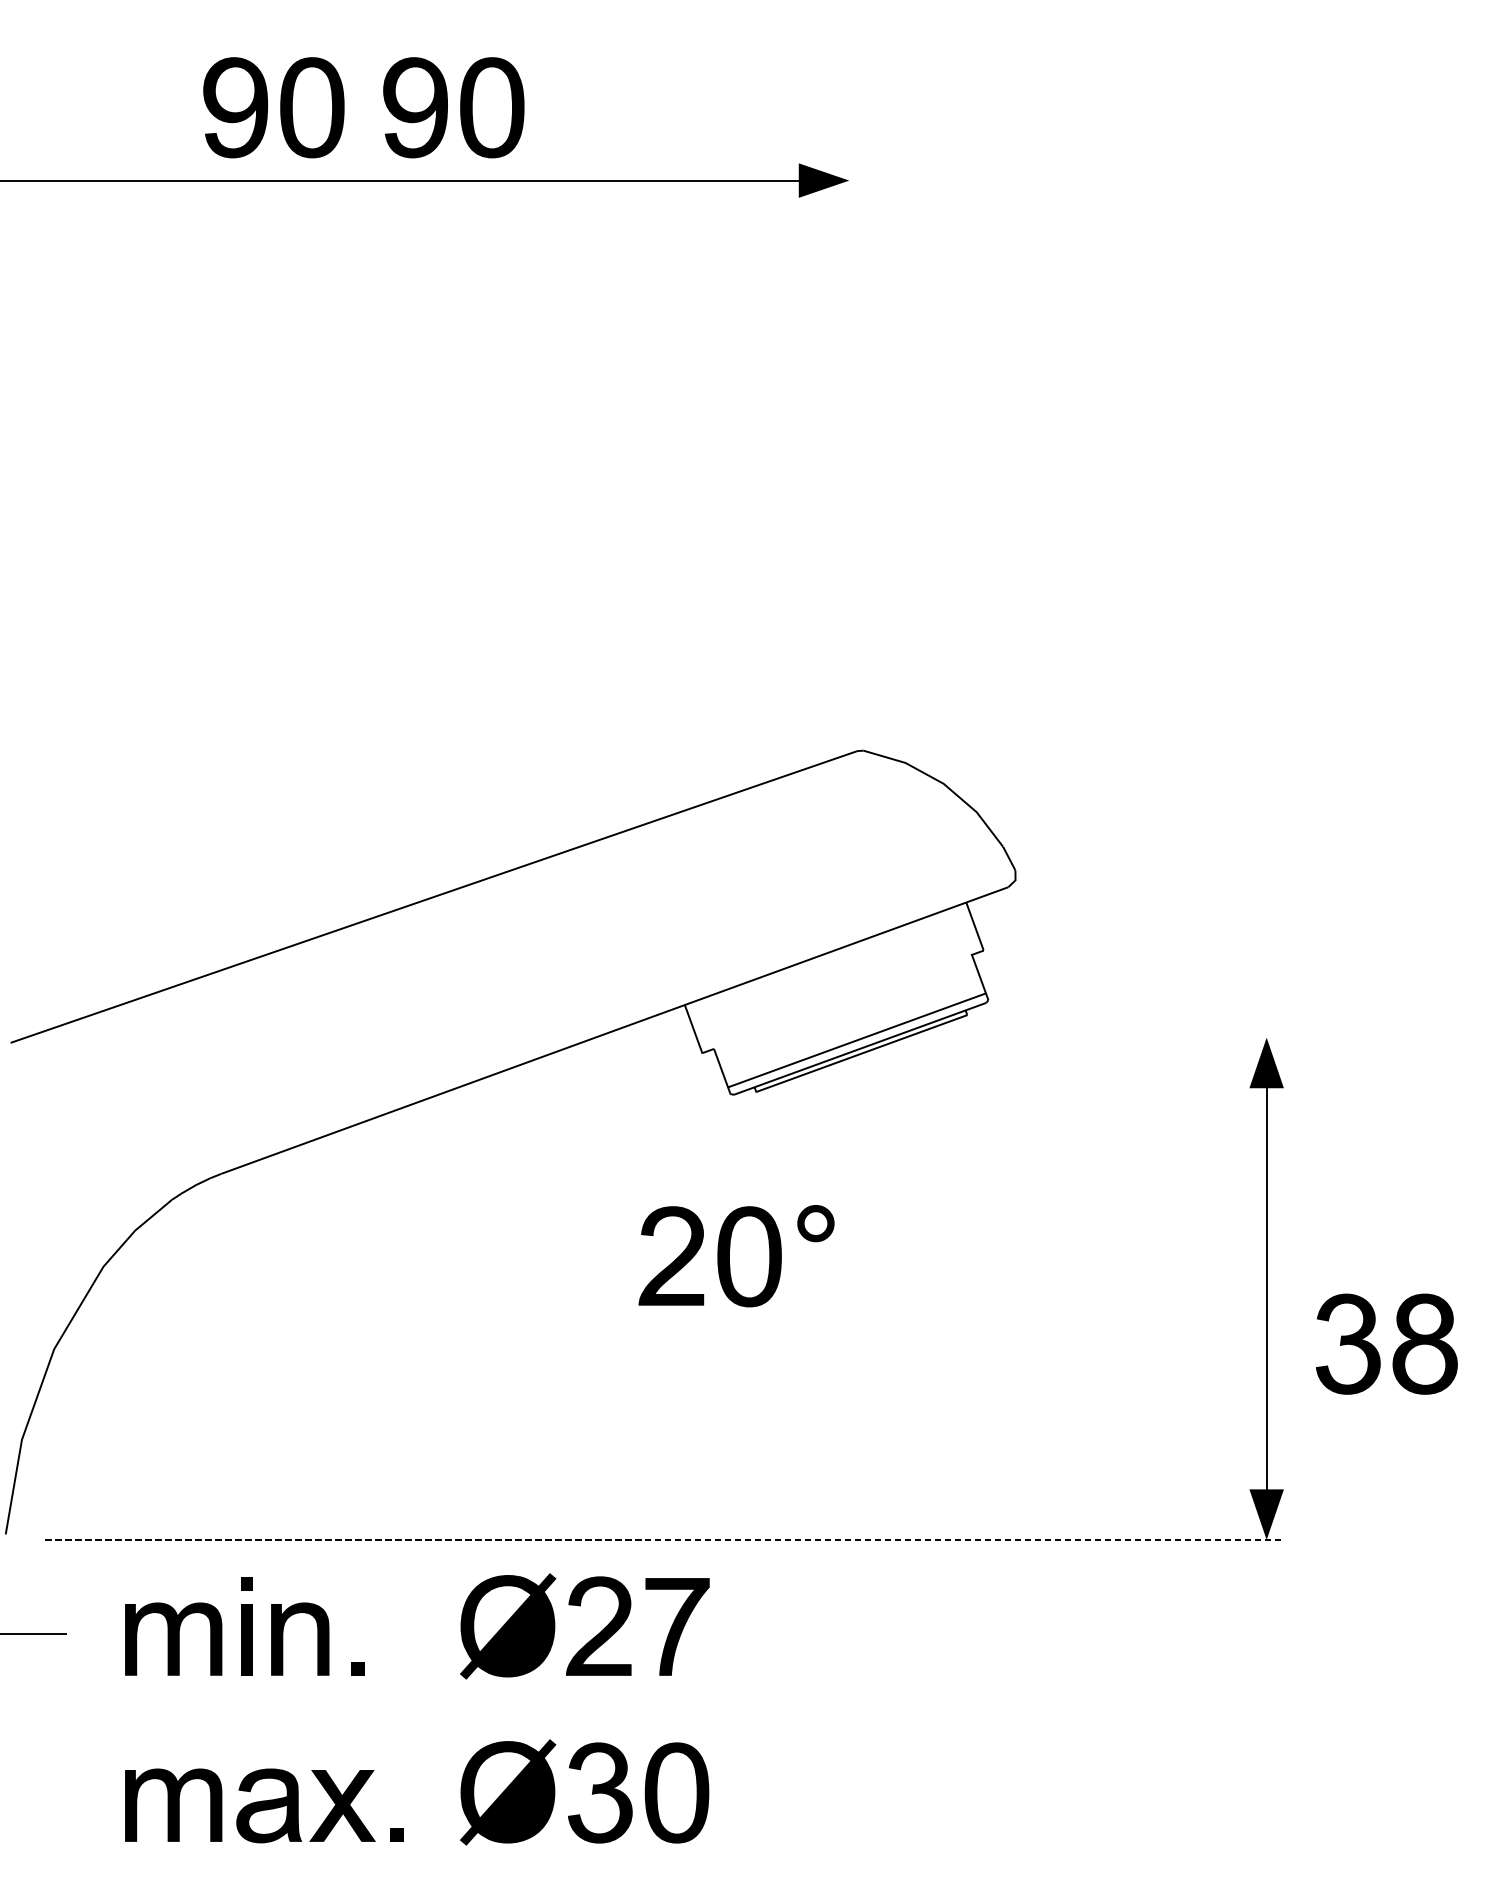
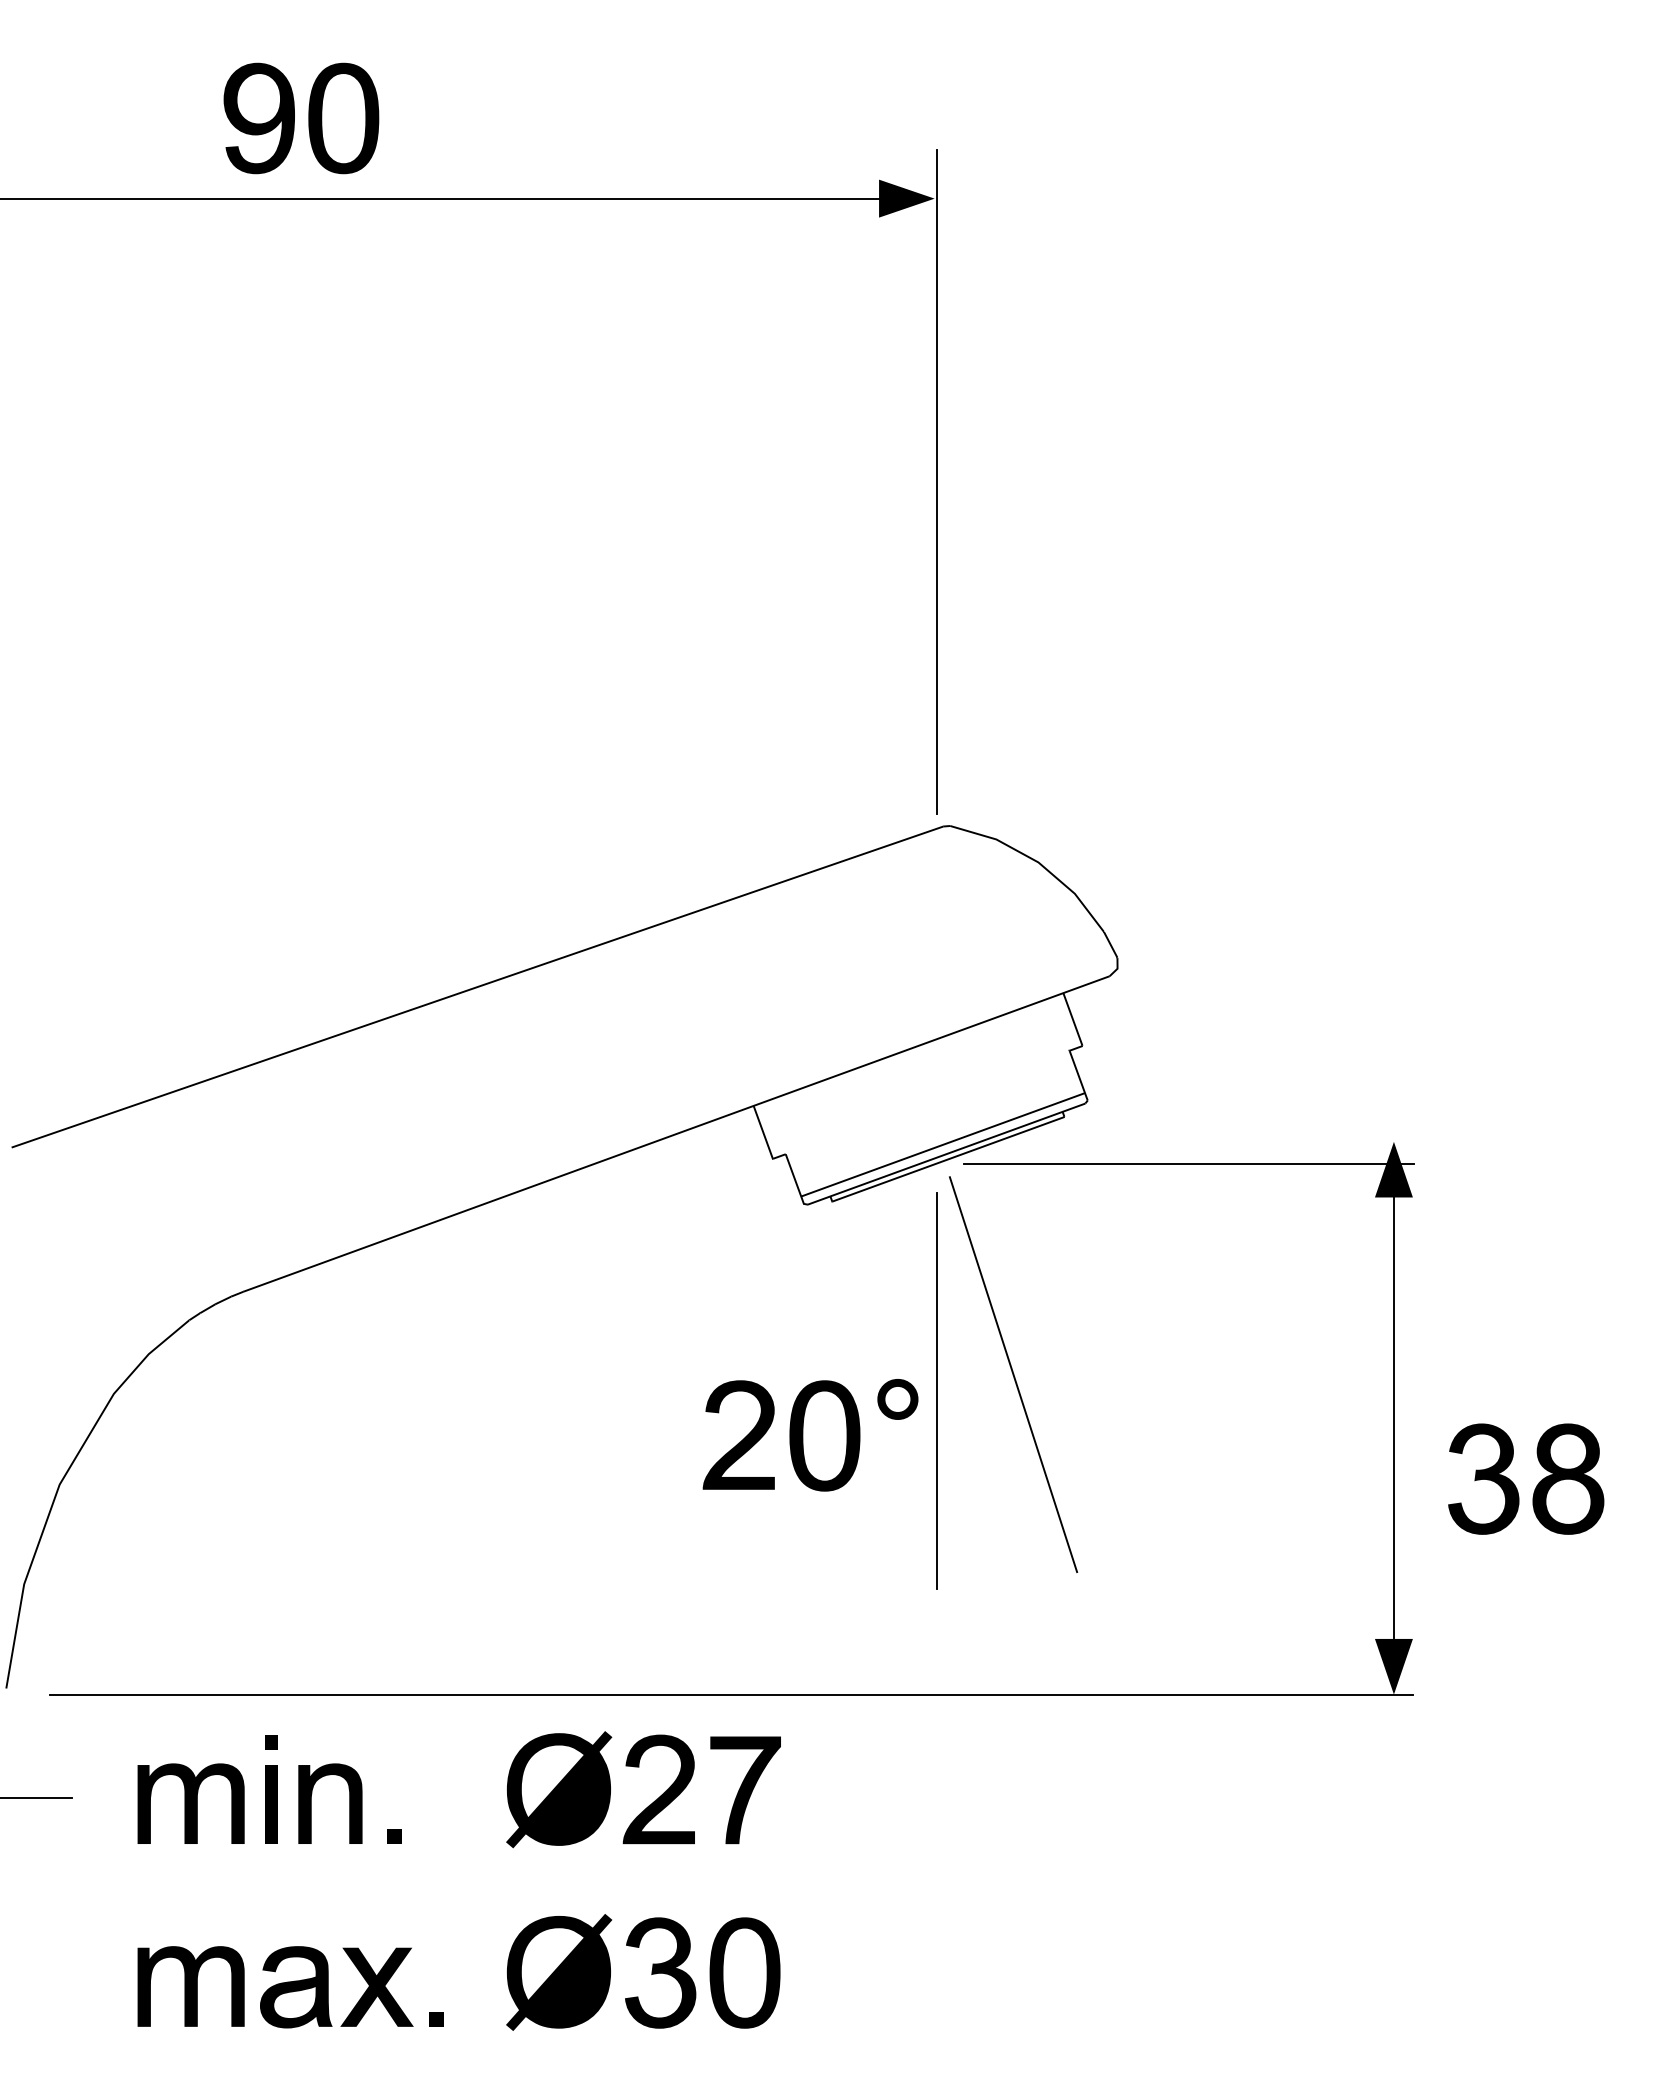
part: (447, 107) -> (492, 118), removed
line: (851, 438) -> (936, 482), added
line: (1079, 1057) -> (1188, 1163), added
line: (920, 1249) -> (1013, 1374), added
part: (736, 1256) -> (810, 1435), moved
line: (851, 1263) -> (936, 1390), added
line: (664, 1539) -> (731, 1694), dashed -> solid

